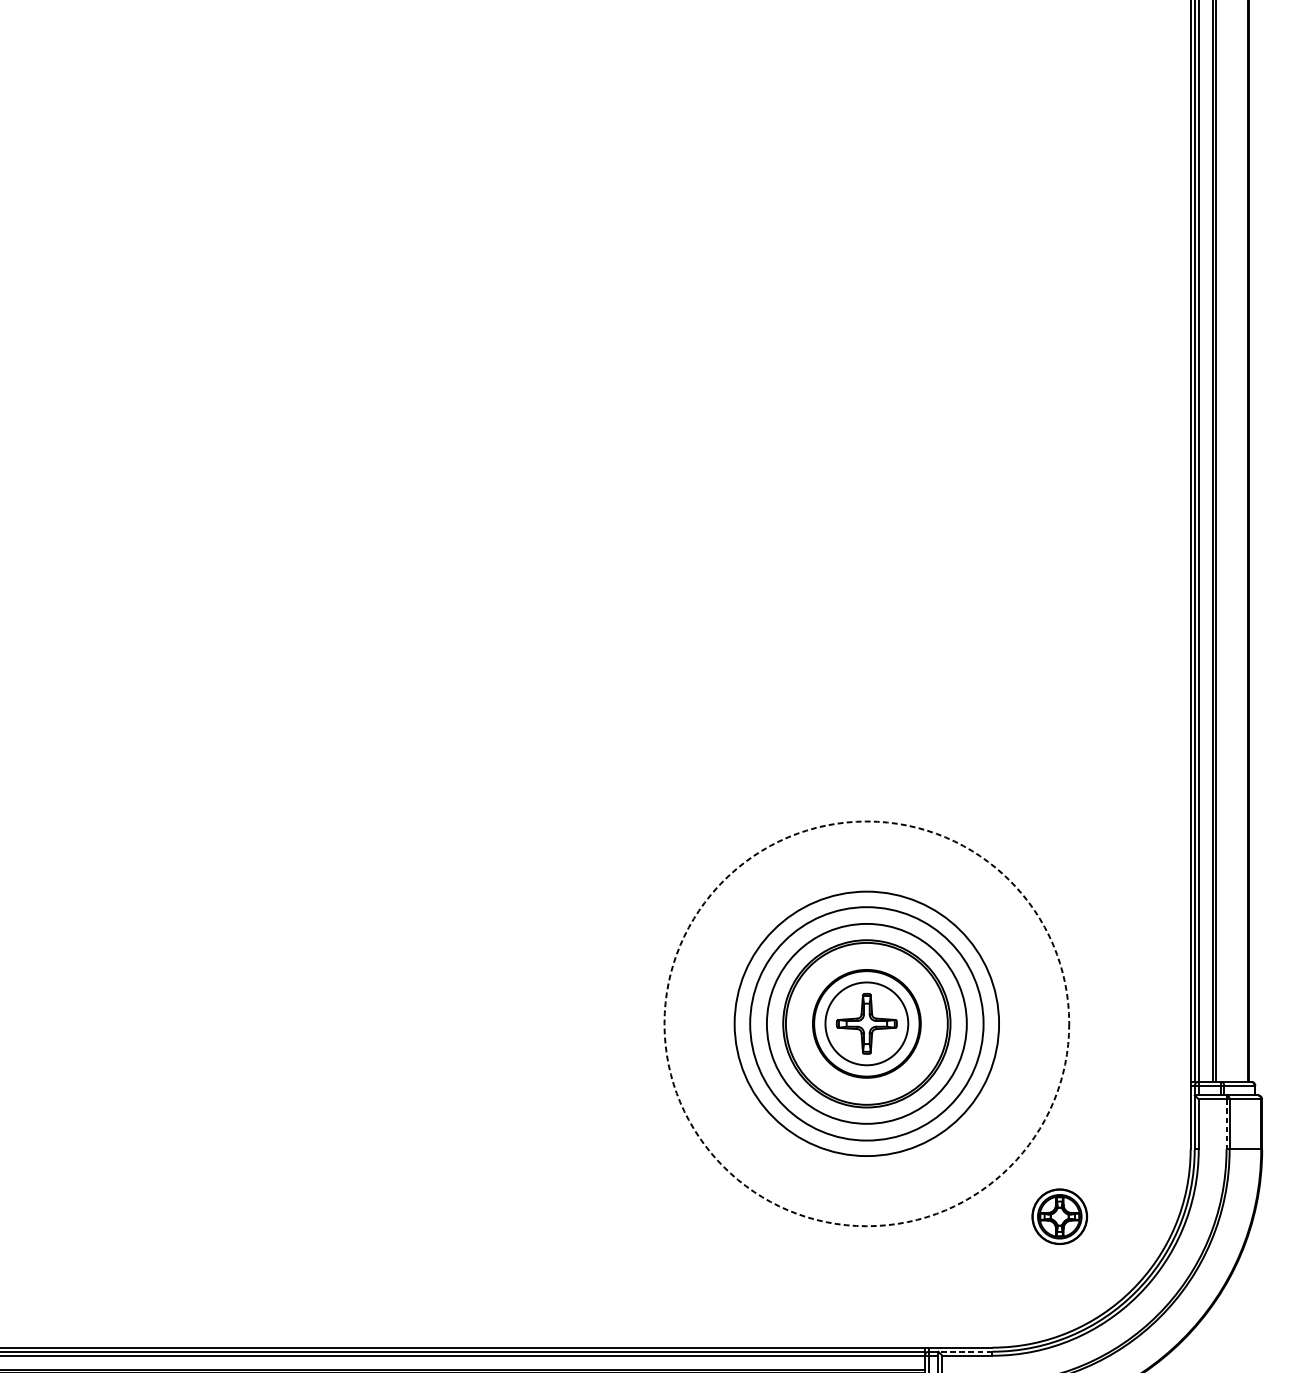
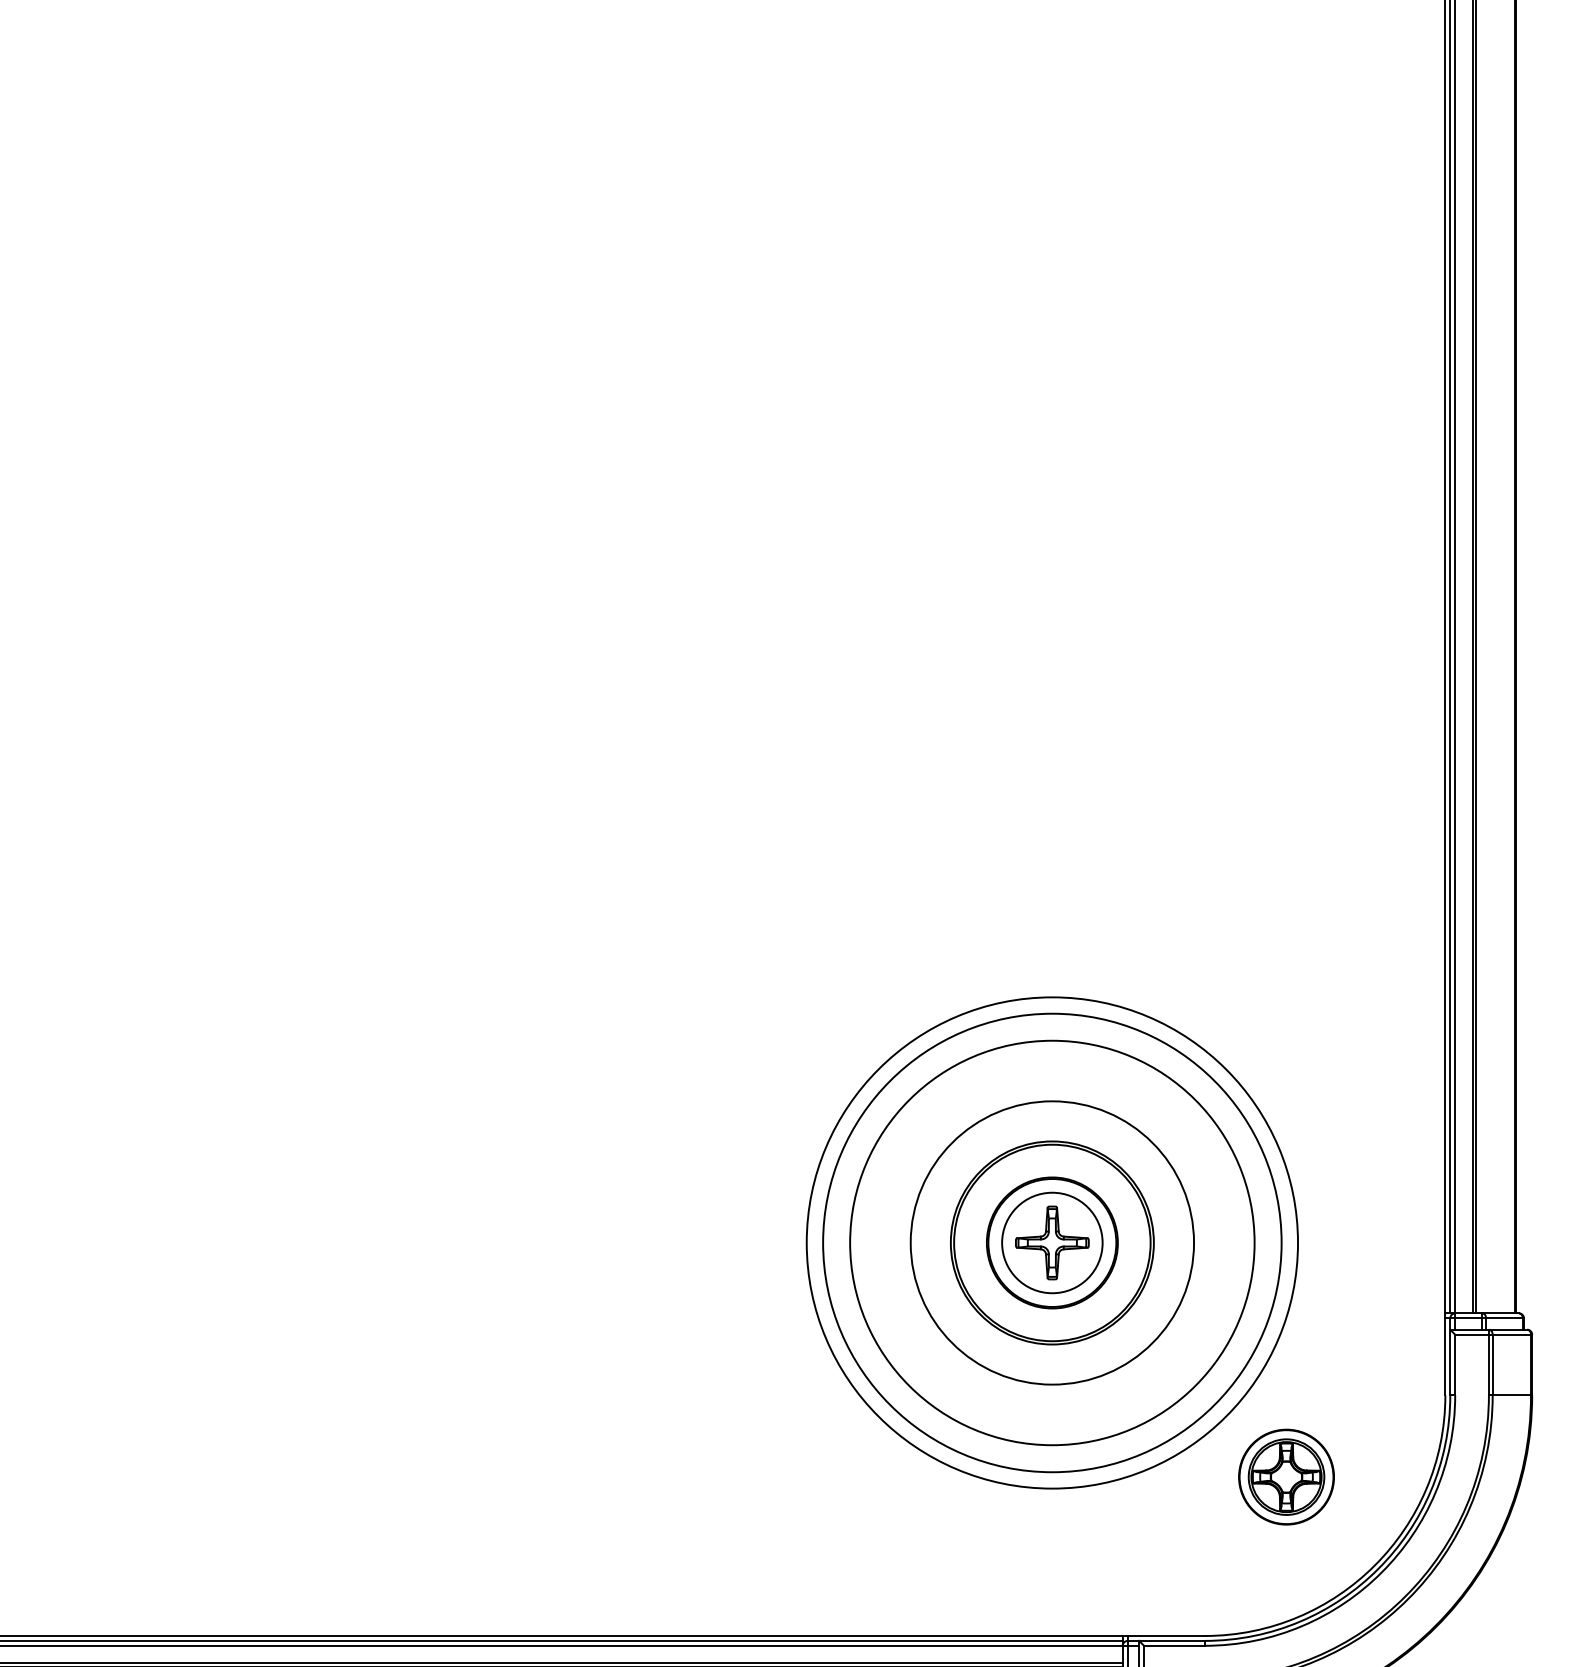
circle: (866, 1023) -> (1052, 1242), dashed -> solid
circle: (866, 1023) -> (1052, 1242), size x1.43
circle: (866, 1023) -> (1052, 1242), size x1.67
line: (1226, 1124) -> (1488, 1365), dashed -> solid
part: (1059, 1216) -> (1286, 1476), size x1.43
line: (965, 1351) -> (1171, 1640), dashed -> solid

